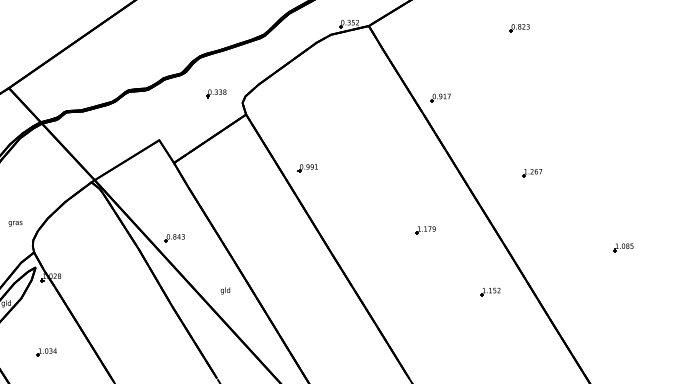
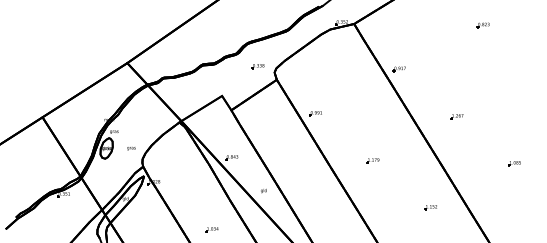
part: (518, 28) -> (482, 25), moved
part: (424, 229) -> (372, 160), moved
part: (489, 291) -> (430, 207), moved
part: (45, 352) -> (211, 229), moved

